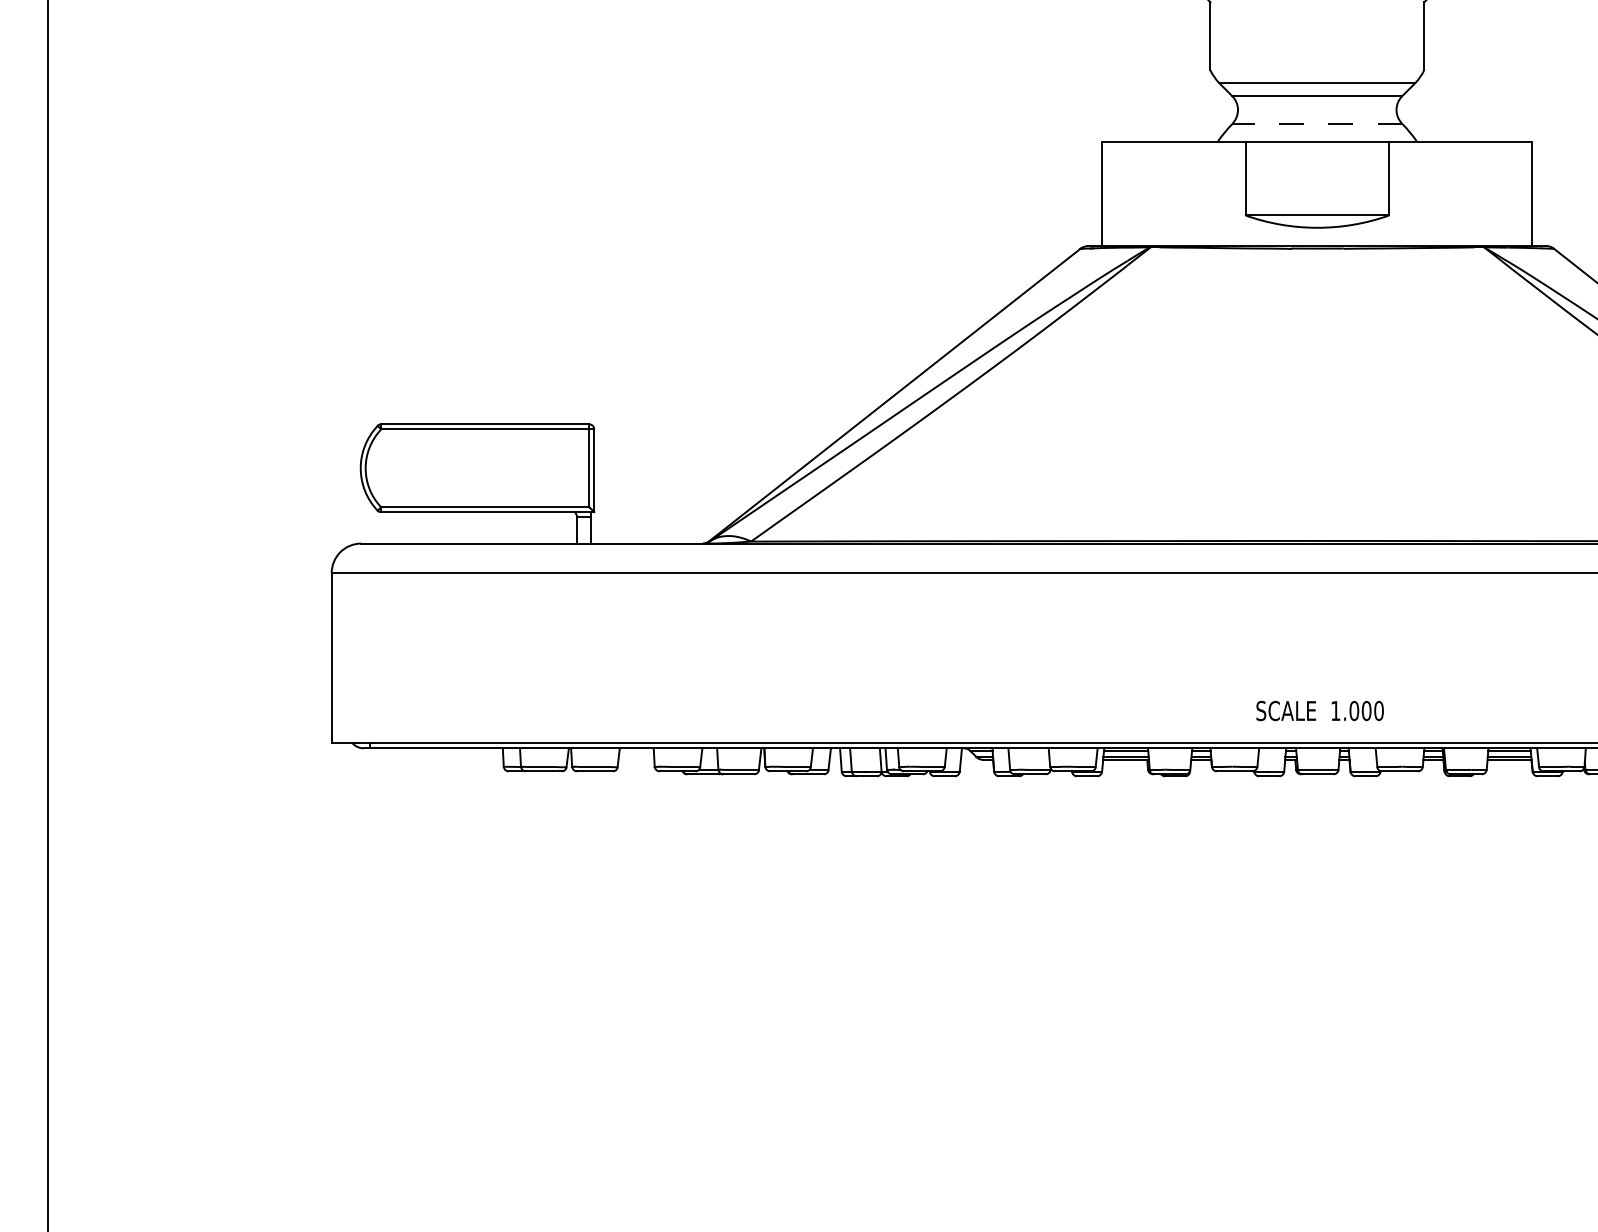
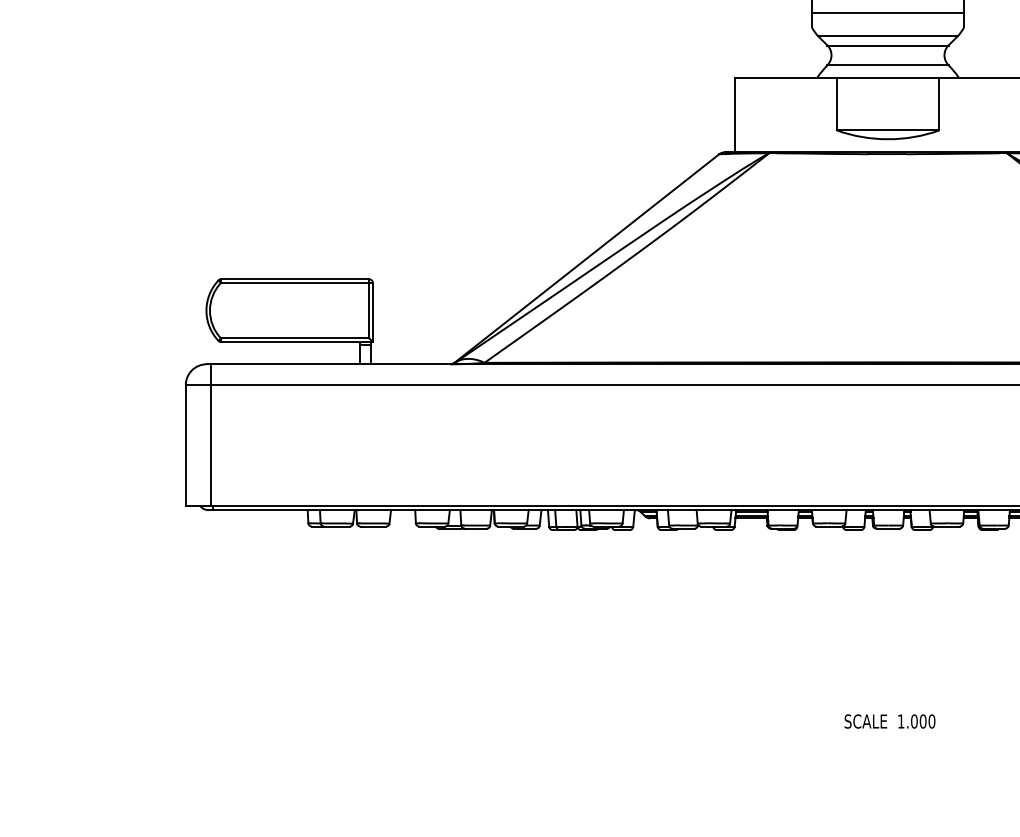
line: (1317, 50) -> (888, 12), added
line: (1317, 123) -> (888, 64), dashed -> solid
line: (367, 642) -> (211, 434), added
text: (1319, 710) -> (889, 721), moved

